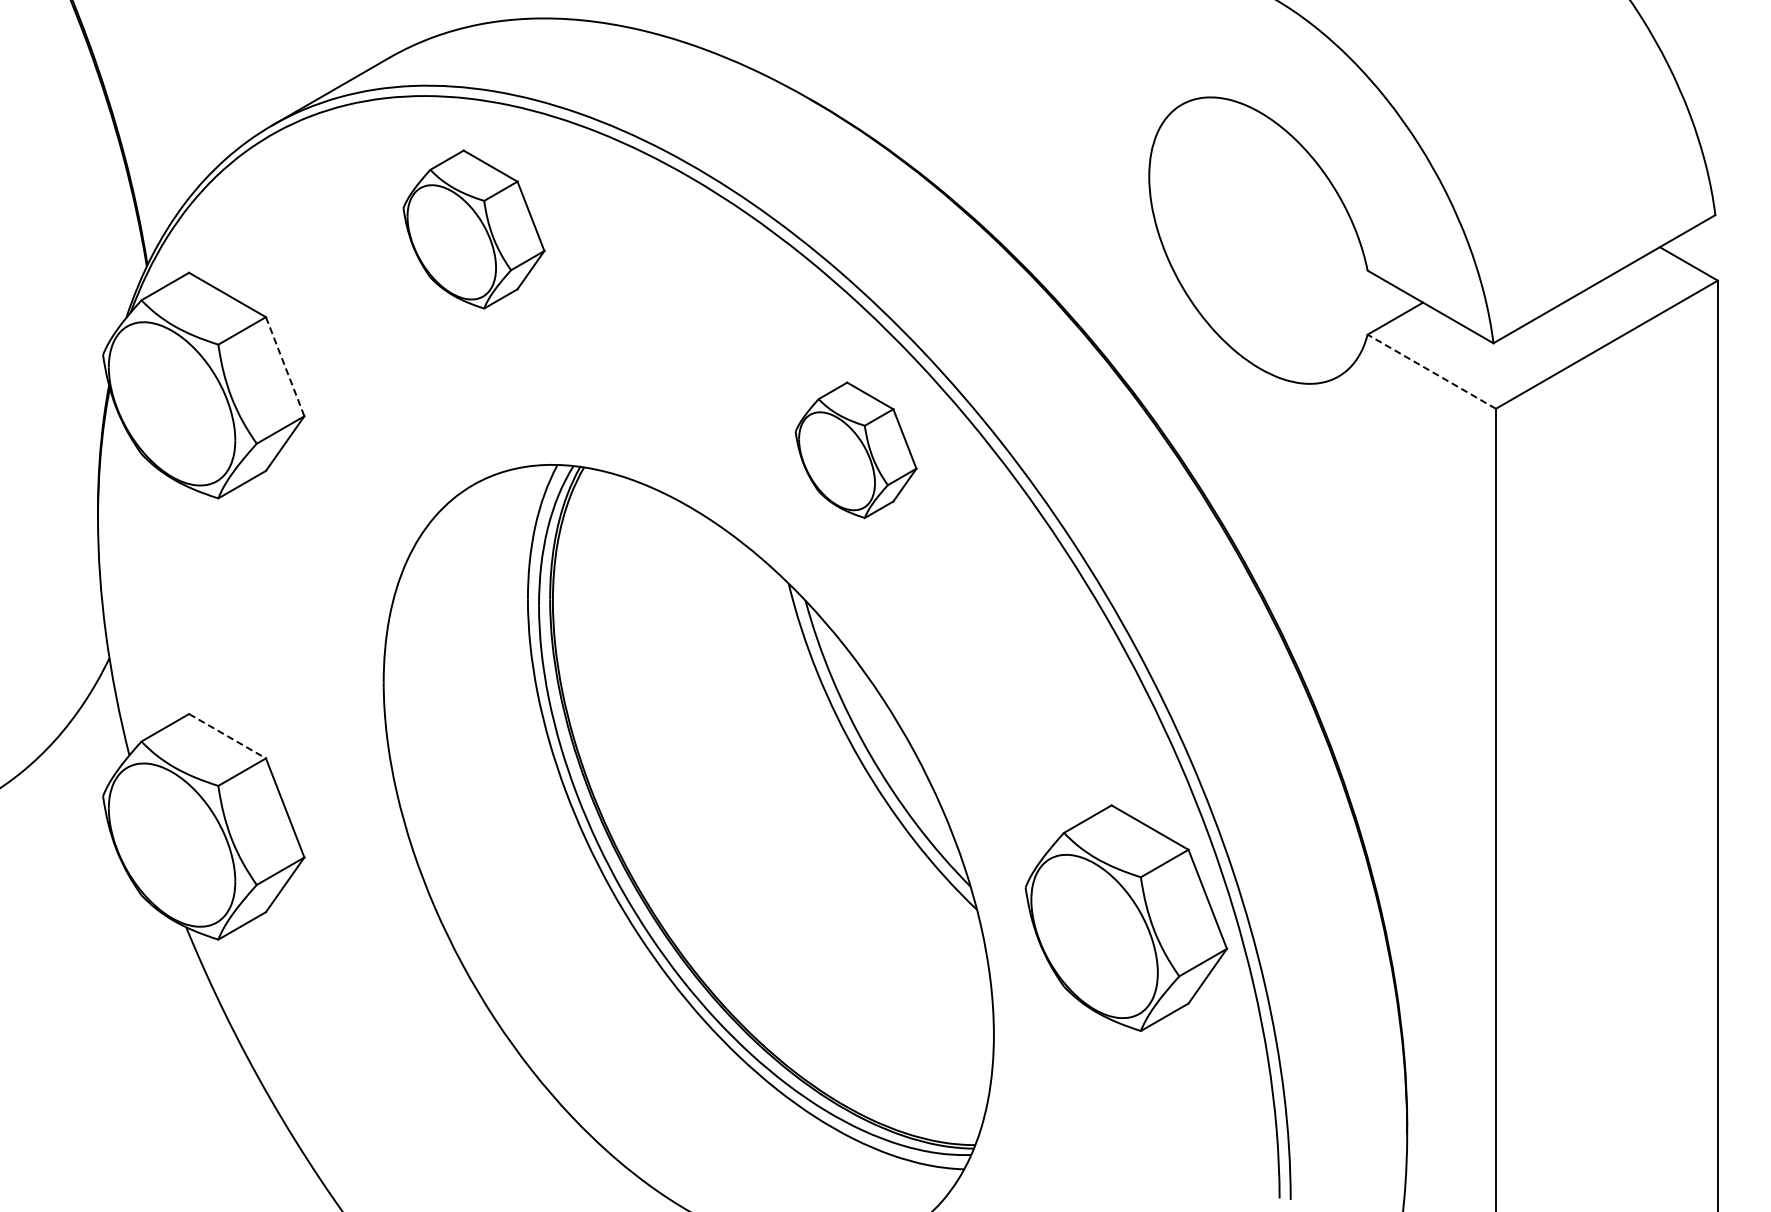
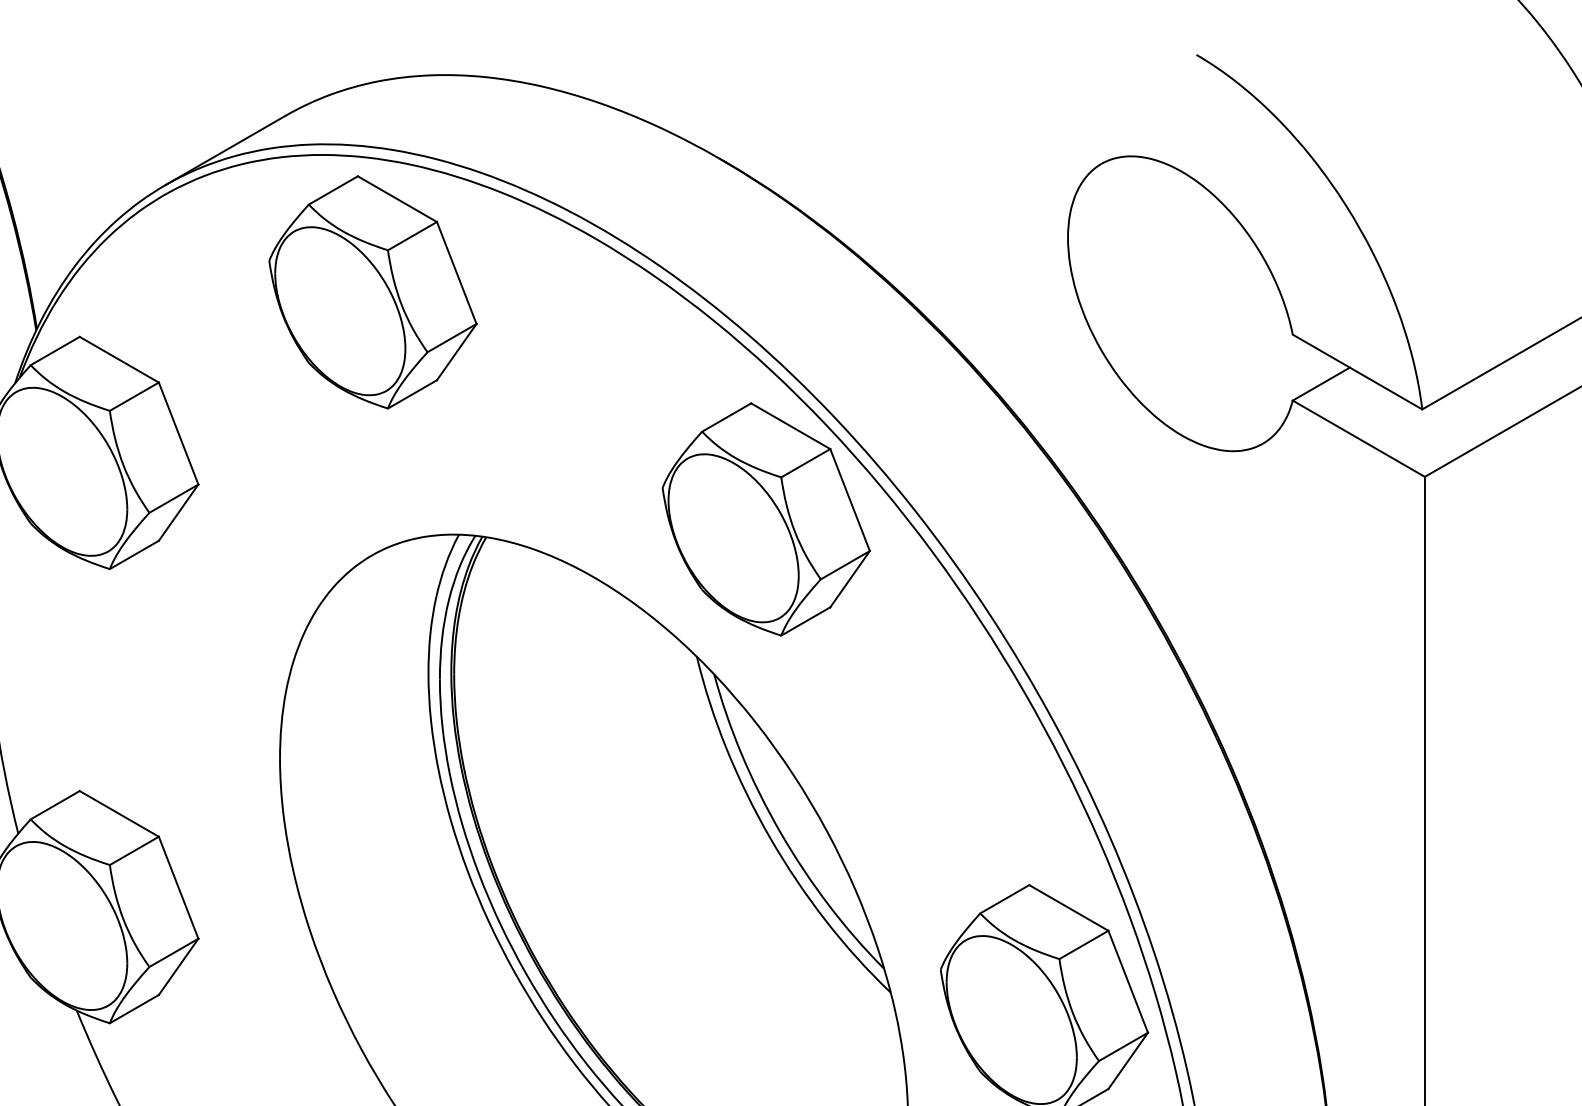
part: (473, 229) -> (372, 292), size x1.43
line: (285, 367) -> (178, 434), dashed -> solid
line: (1431, 371) -> (1358, 438), dashed -> solid
part: (855, 450) -> (765, 519), size x1.67
line: (227, 736) -> (119, 814), dashed -> solid

